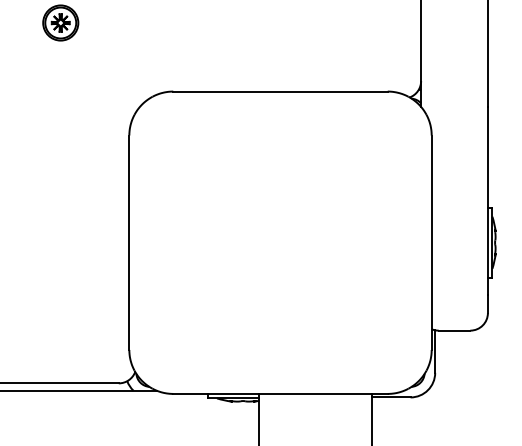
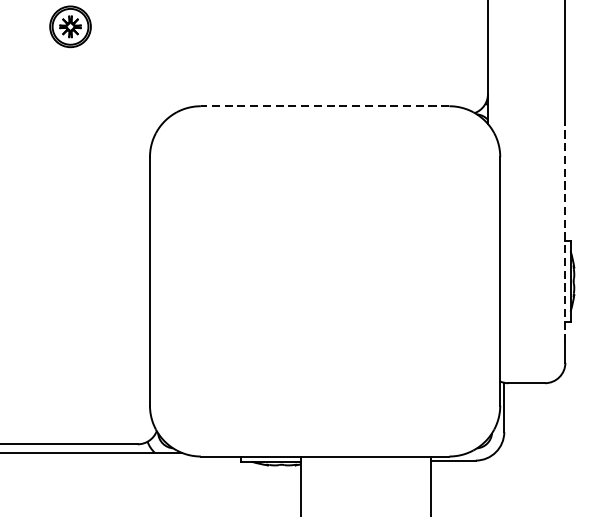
line: (280, 91) -> (325, 106), solid -> dashed
line: (487, 200) -> (564, 232), solid -> dashed

